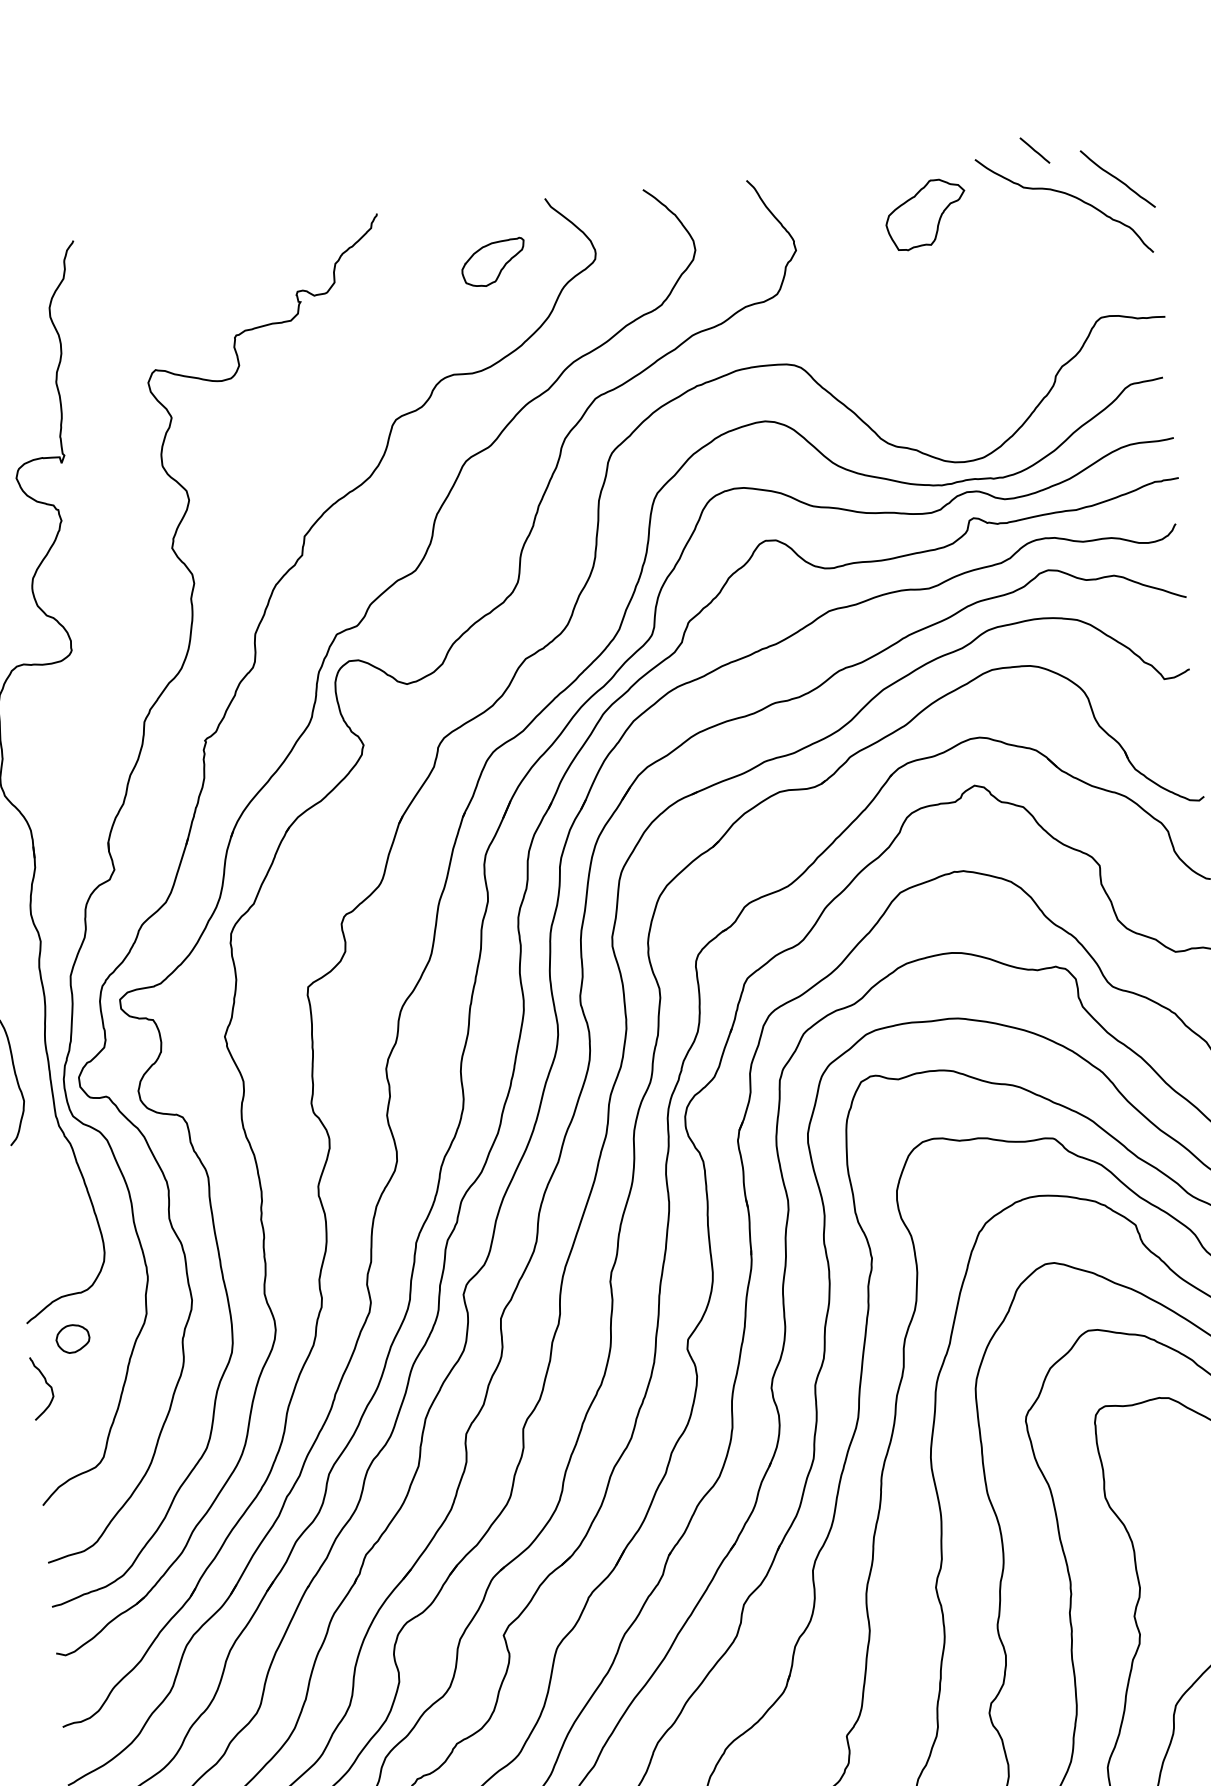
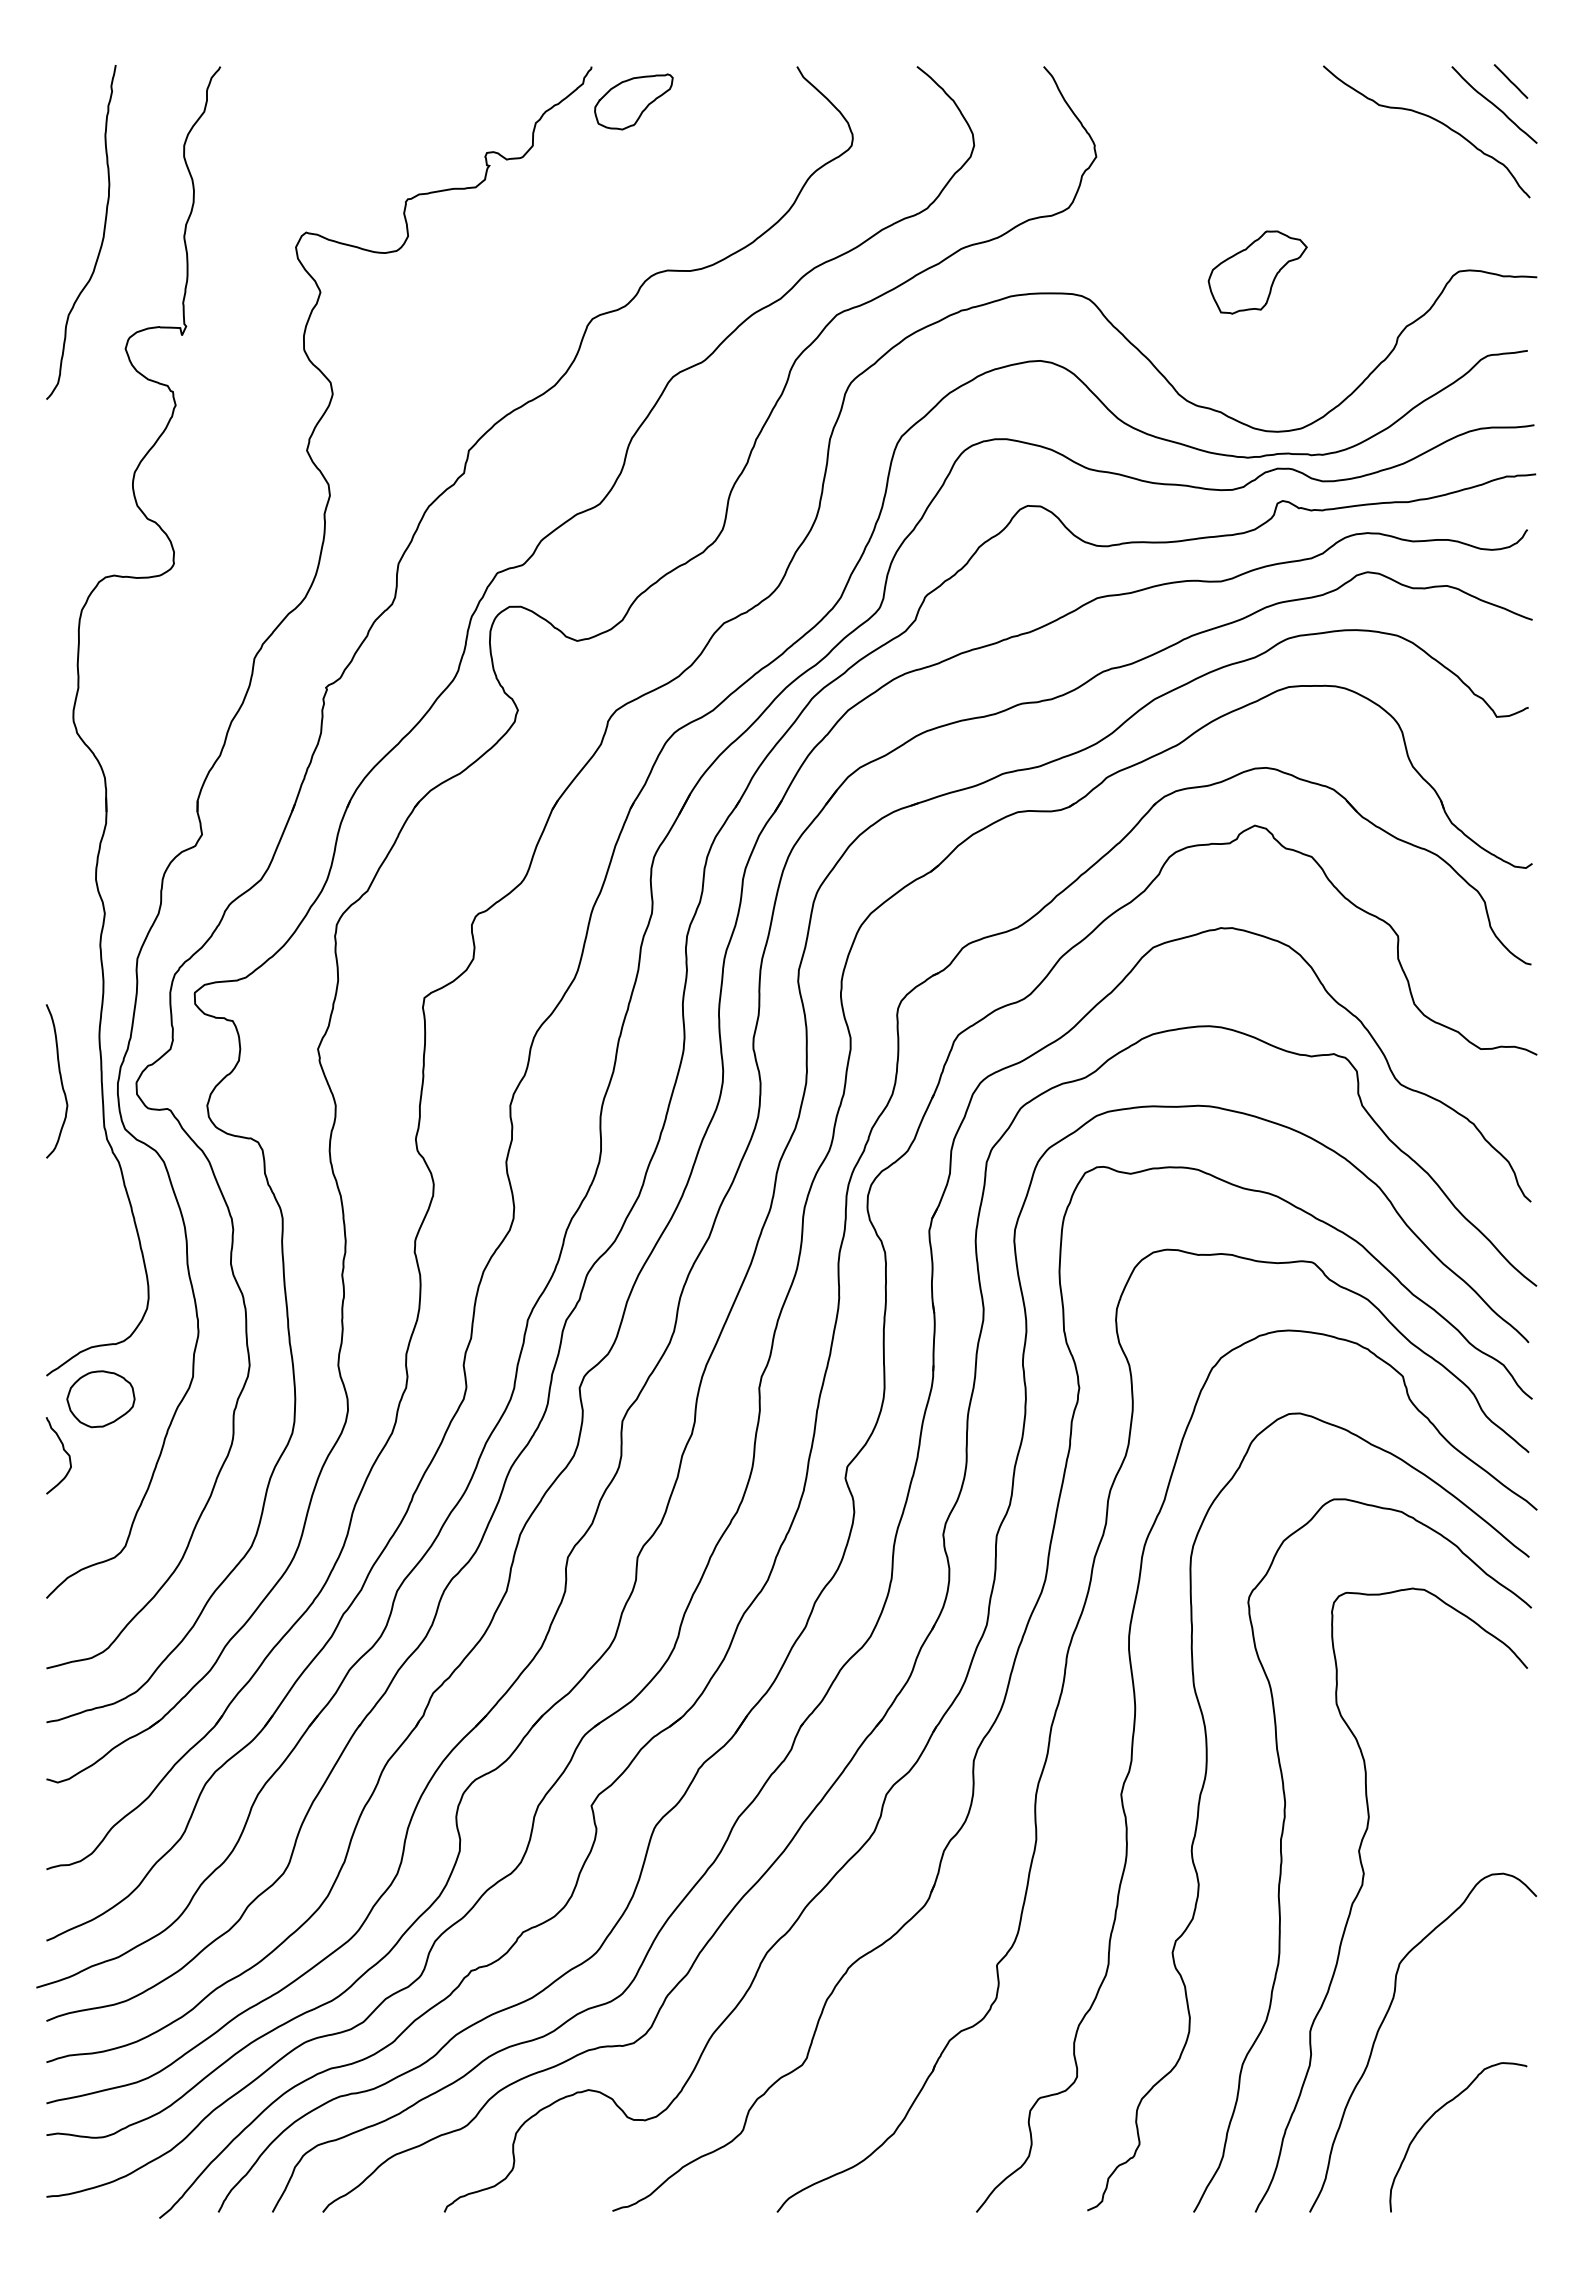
line: (1034, 150) -> (1510, 81), moved
part: (925, 214) -> (1257, 272), moved
part: (493, 262) -> (633, 101), moved
part: (72, 1339) -> (100, 1399), size x1.67

